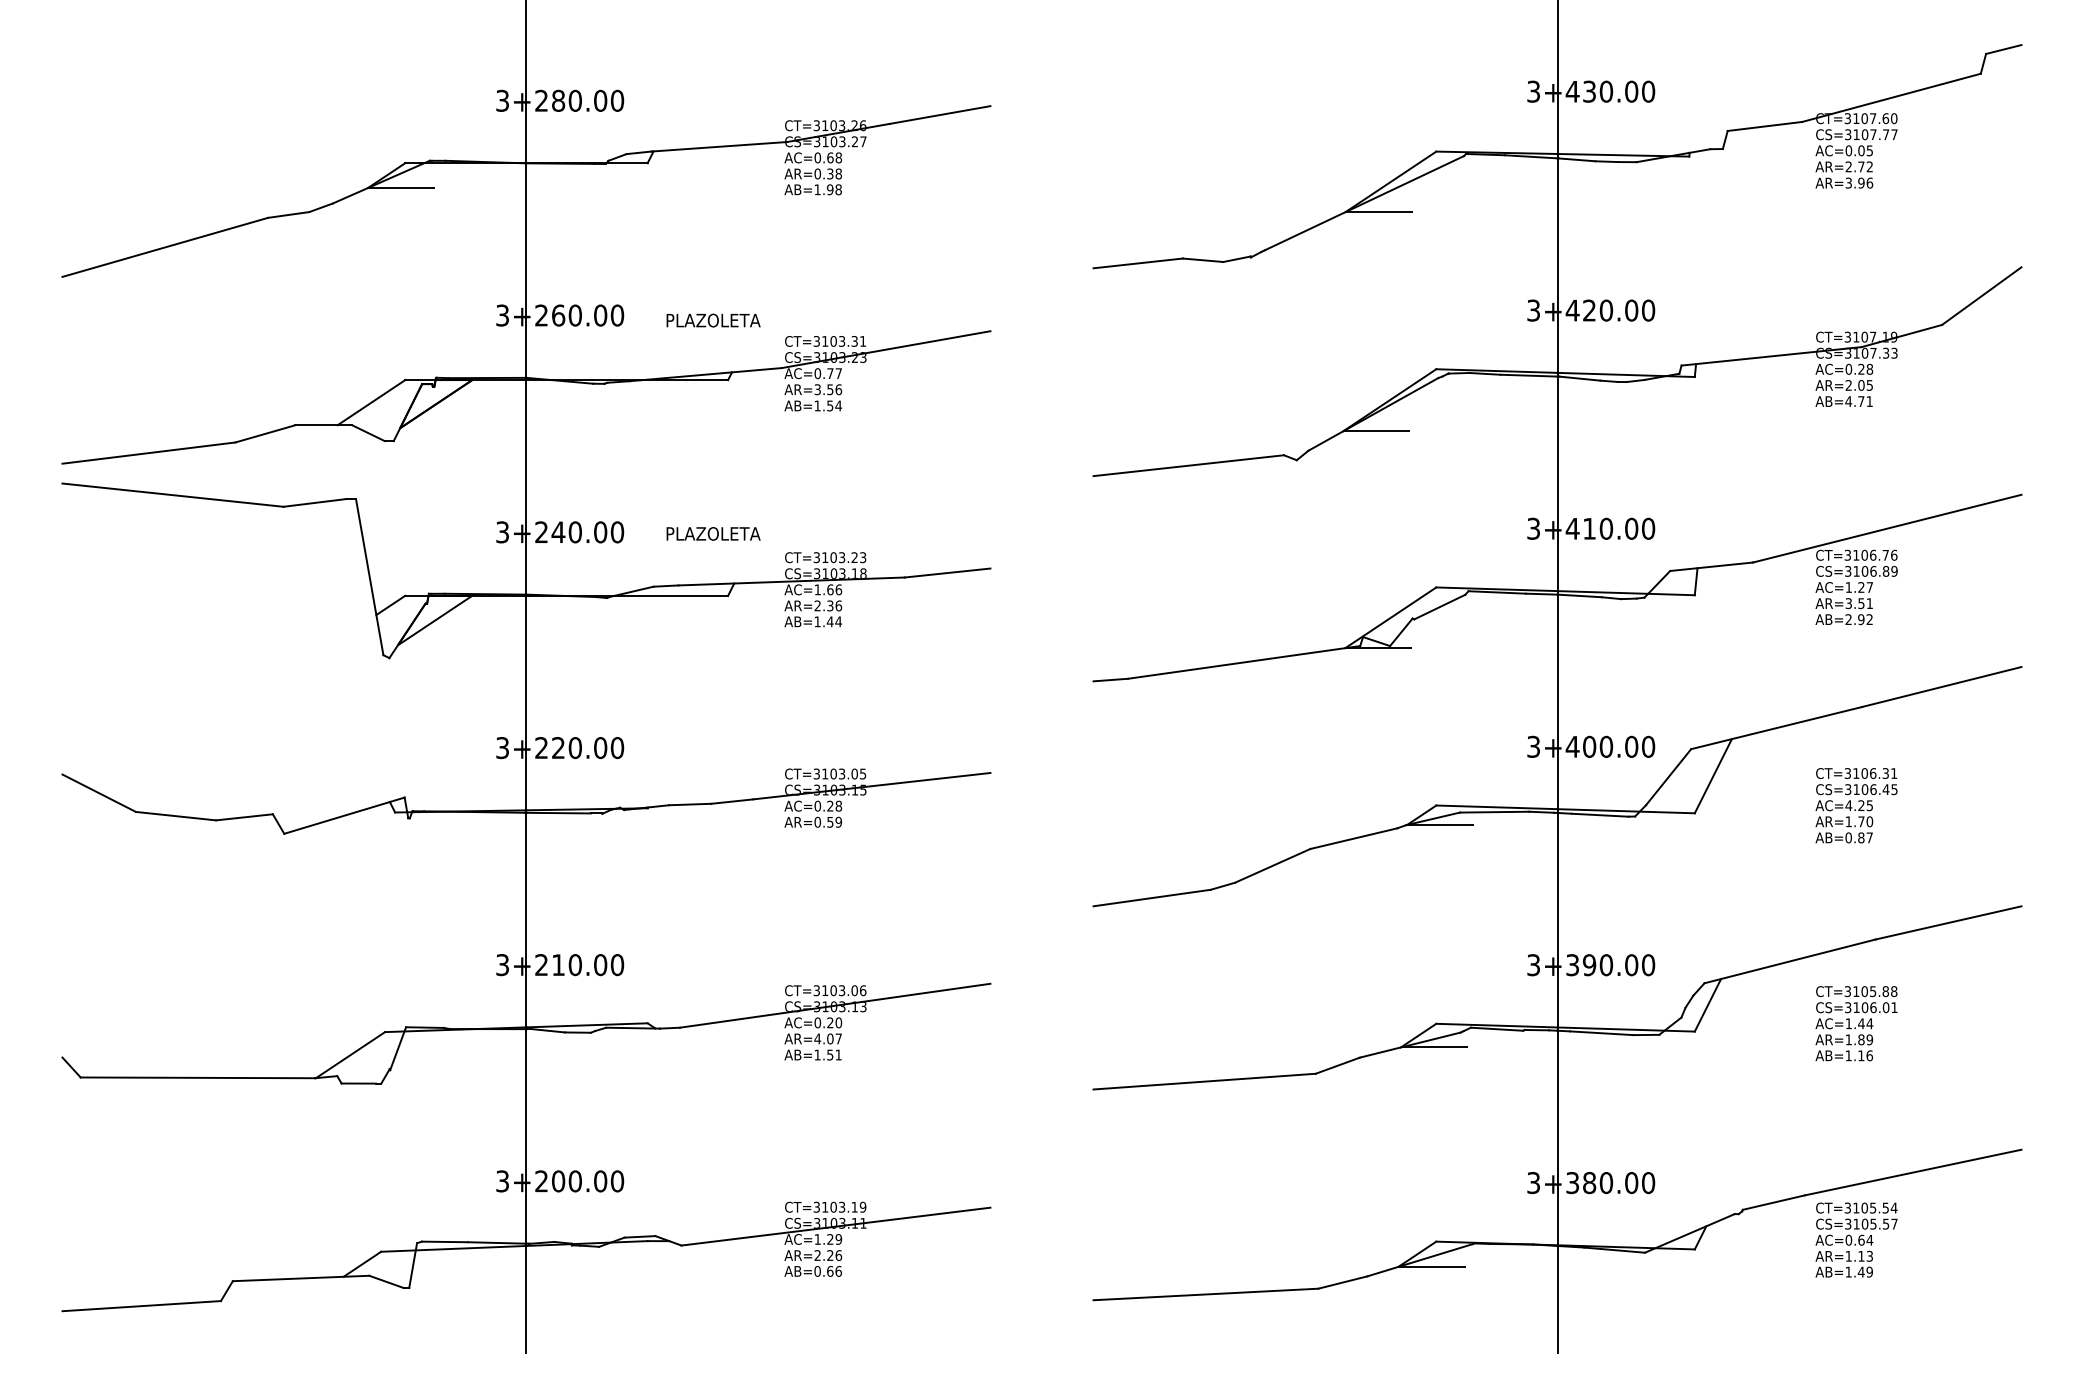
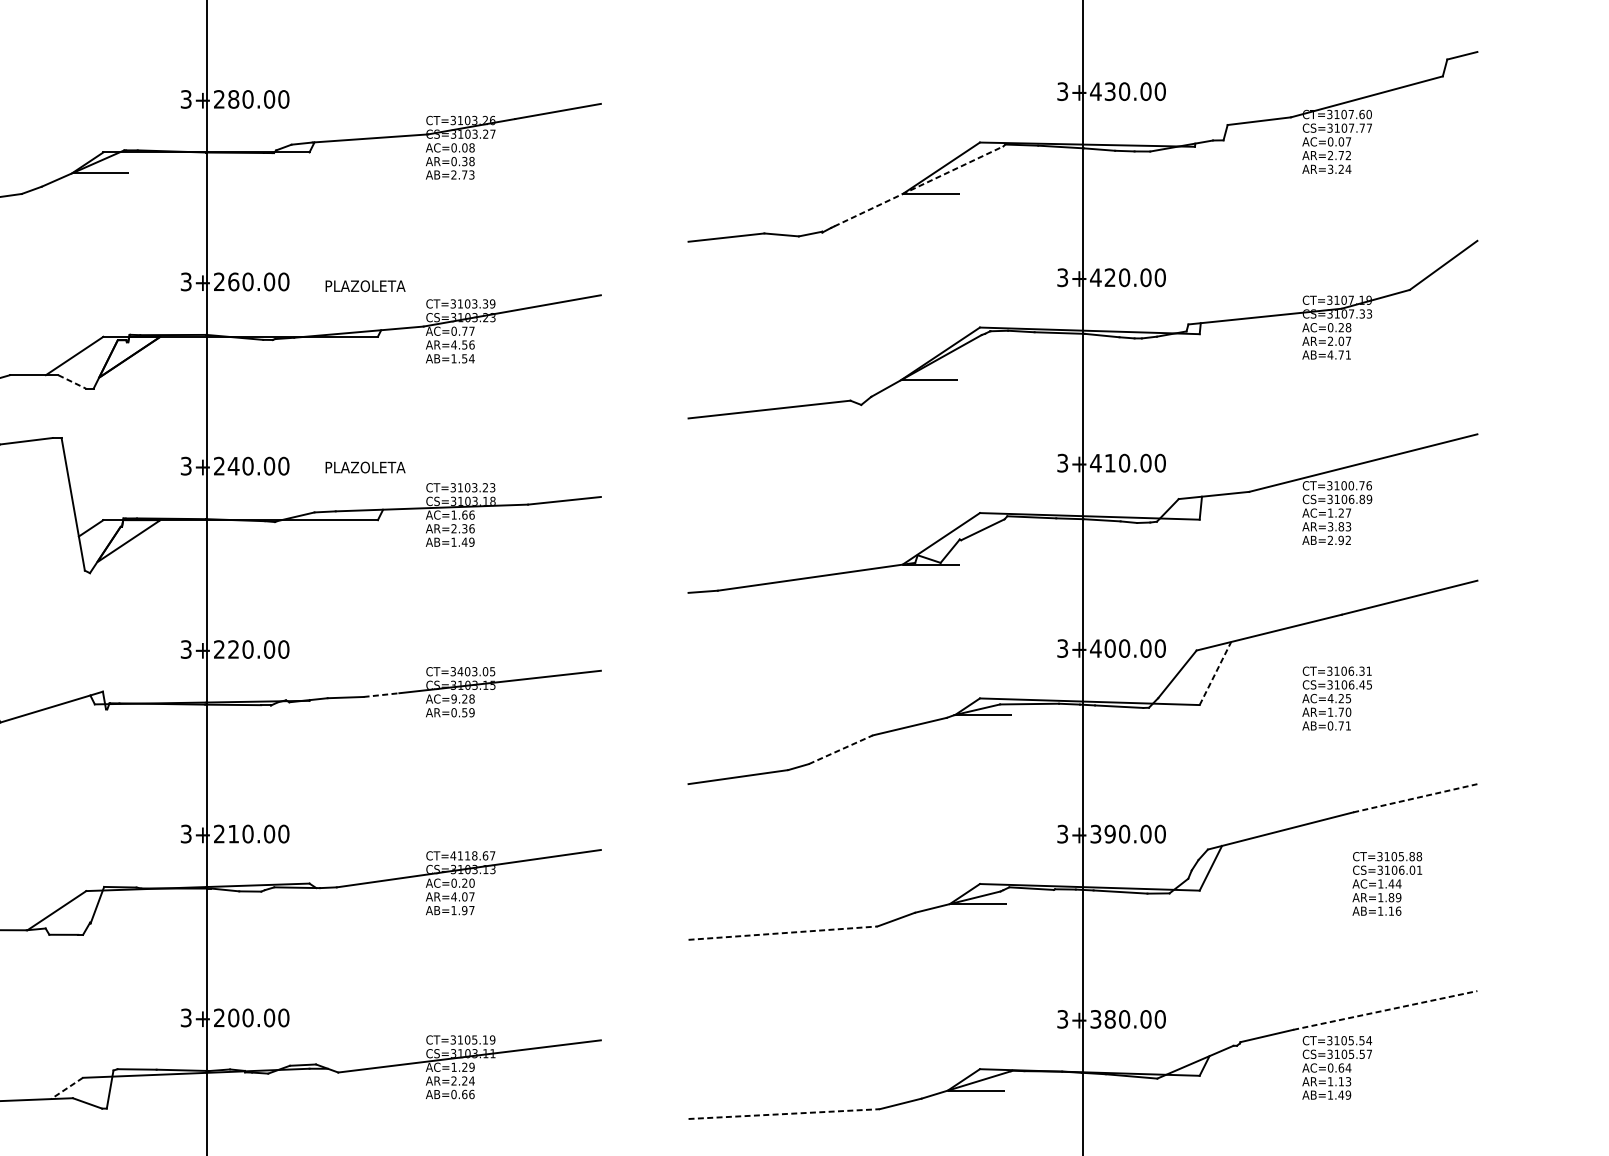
text: (1869, 150) -> (1348, 141), AC=0.05 -> AC=0.07
text: (830, 157) -> (464, 147), AC=0.68 -> AC=0.08
text: (1865, 182) -> (1344, 168), AR=3.96 -> AR=3.24
text: (827, 189) -> (462, 174), AB=1.98 -> AB=2.73
line: (1364, 202) -> (918, 185), solid -> dashed
text: (862, 341) -> (492, 303), CT=3103.31 -> CT=3103.39
text: (1869, 385) -> (1348, 341), AR=2.05 -> AR=2.07
text: (817, 389) -> (453, 344), AR=3.56 -> AR=4.56
line: (368, 433) -> (72, 382), solid -> dashed
text: (1873, 554) -> (1351, 485), CT=3106.76 -> CT=3100.76
text: (1865, 603) -> (1344, 526), AR=3.51 -> AR=3.83
text: (838, 621) -> (471, 542), AB=1.44 -> AB=1.49
text: (824, 773) -> (459, 671), CT=3103.05 -> CT=3403.05
line: (1713, 775) -> (1215, 672), solid -> dashed
line: (732, 801) -> (381, 695), solid -> dashed
text: (817, 806) -> (453, 699), AC=0.28 -> AC=9.28
text: (1865, 837) -> (1344, 725), AB=0.87 -> AB=0.71
line: (1273, 865) -> (841, 749), solid -> dashed
line: (1948, 922) -> (1415, 797), solid -> dashed
text: (839, 990) -> (472, 855), CT=3103.06 -> CT=4118.67
text: (1856, 1023) -> (1387, 883), moved
text: (834, 1054) -> (468, 910), AB=1.51 -> AB=1.97
line: (1205, 1081) -> (783, 933), solid -> dashed
line: (1913, 1172) -> (1385, 1010), solid -> dashed
text: (842, 1206) -> (475, 1039), CT=3103.19 -> CT=3105.19
text: (838, 1255) -> (471, 1080), AR=2.26 -> AR=2.24
line: (362, 1264) -> (67, 1088), solid -> dashed
line: (1205, 1294) -> (783, 1114), solid -> dashed

